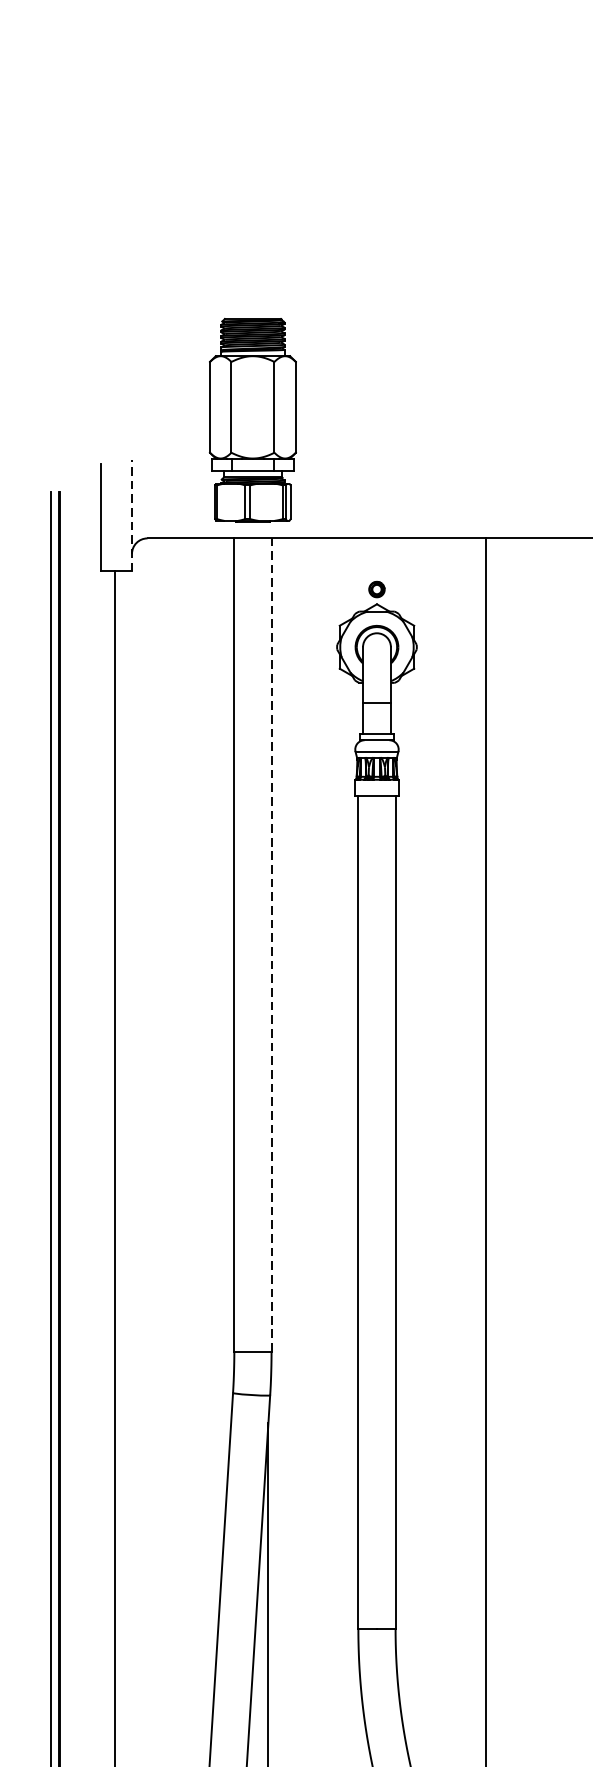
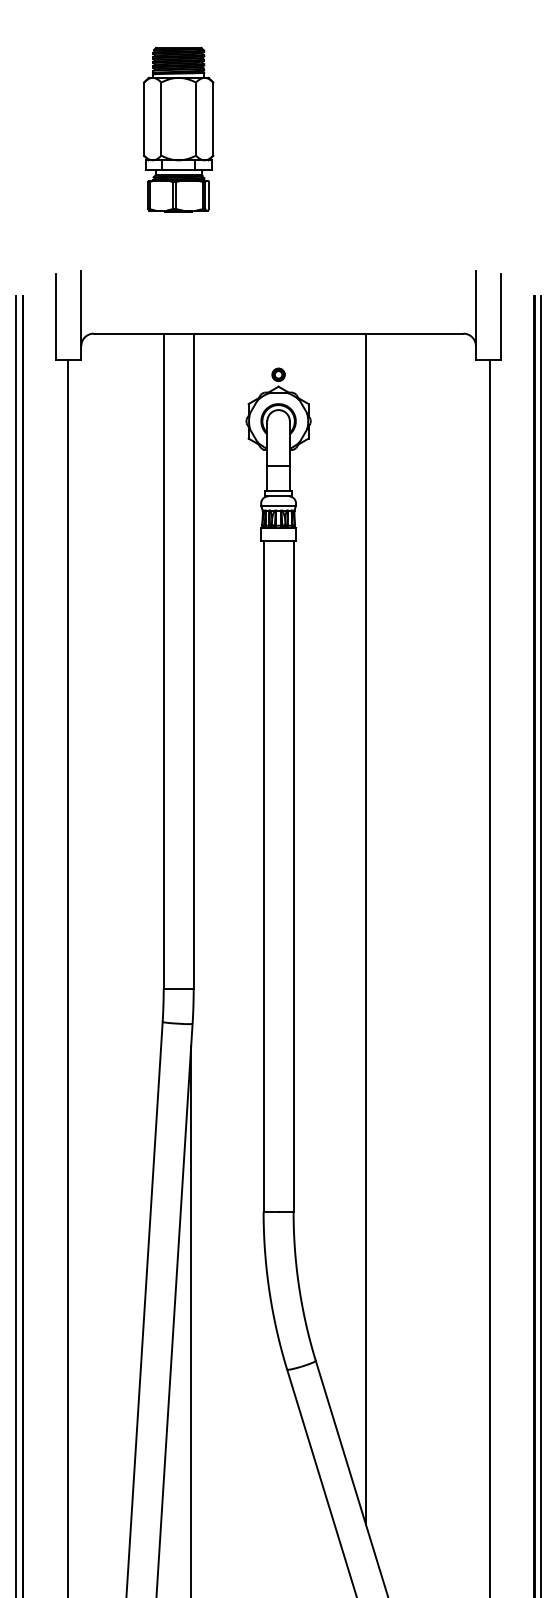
part: (252, 420) -> (178, 129), moved
line: (132, 515) -> (81, 315), dashed -> solid
line: (271, 945) -> (193, 661), dashed -> solid

